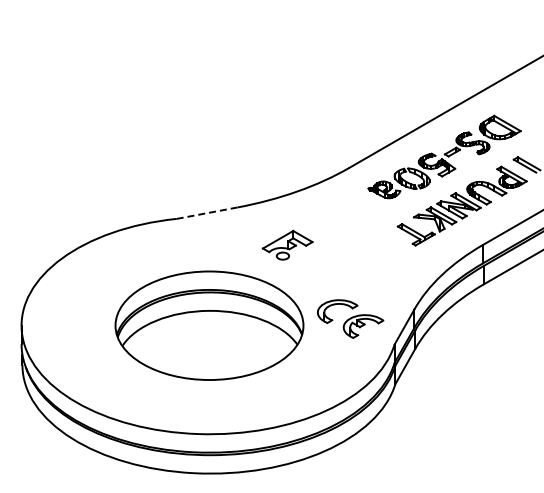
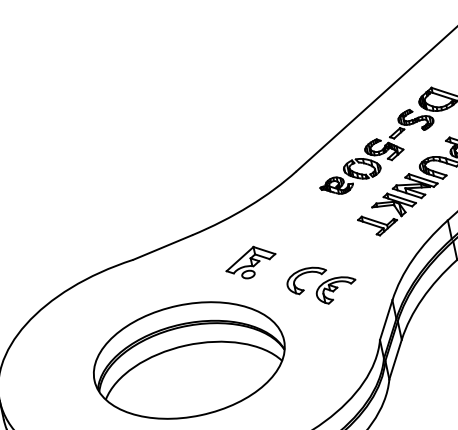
line: (207, 213) -> (163, 247), dashed -> solid
part: (350, 318) -> (321, 284), moved

